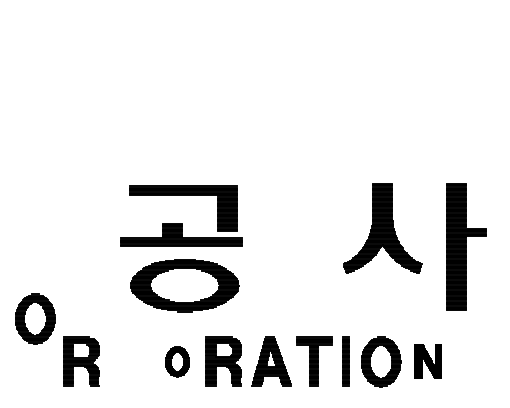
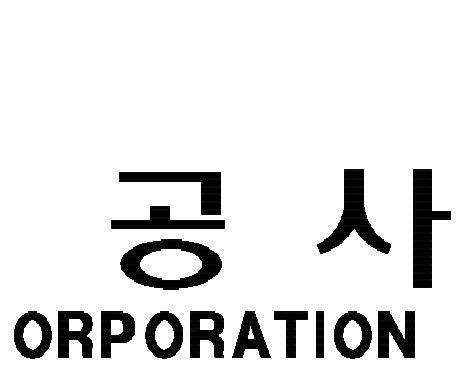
part: (35, 318) -> (32, 334), moved
part: (127, 361) -> (118, 334), added
part: (177, 361) -> (164, 334), size x1.67
part: (428, 361) -> (396, 334), size x1.43

